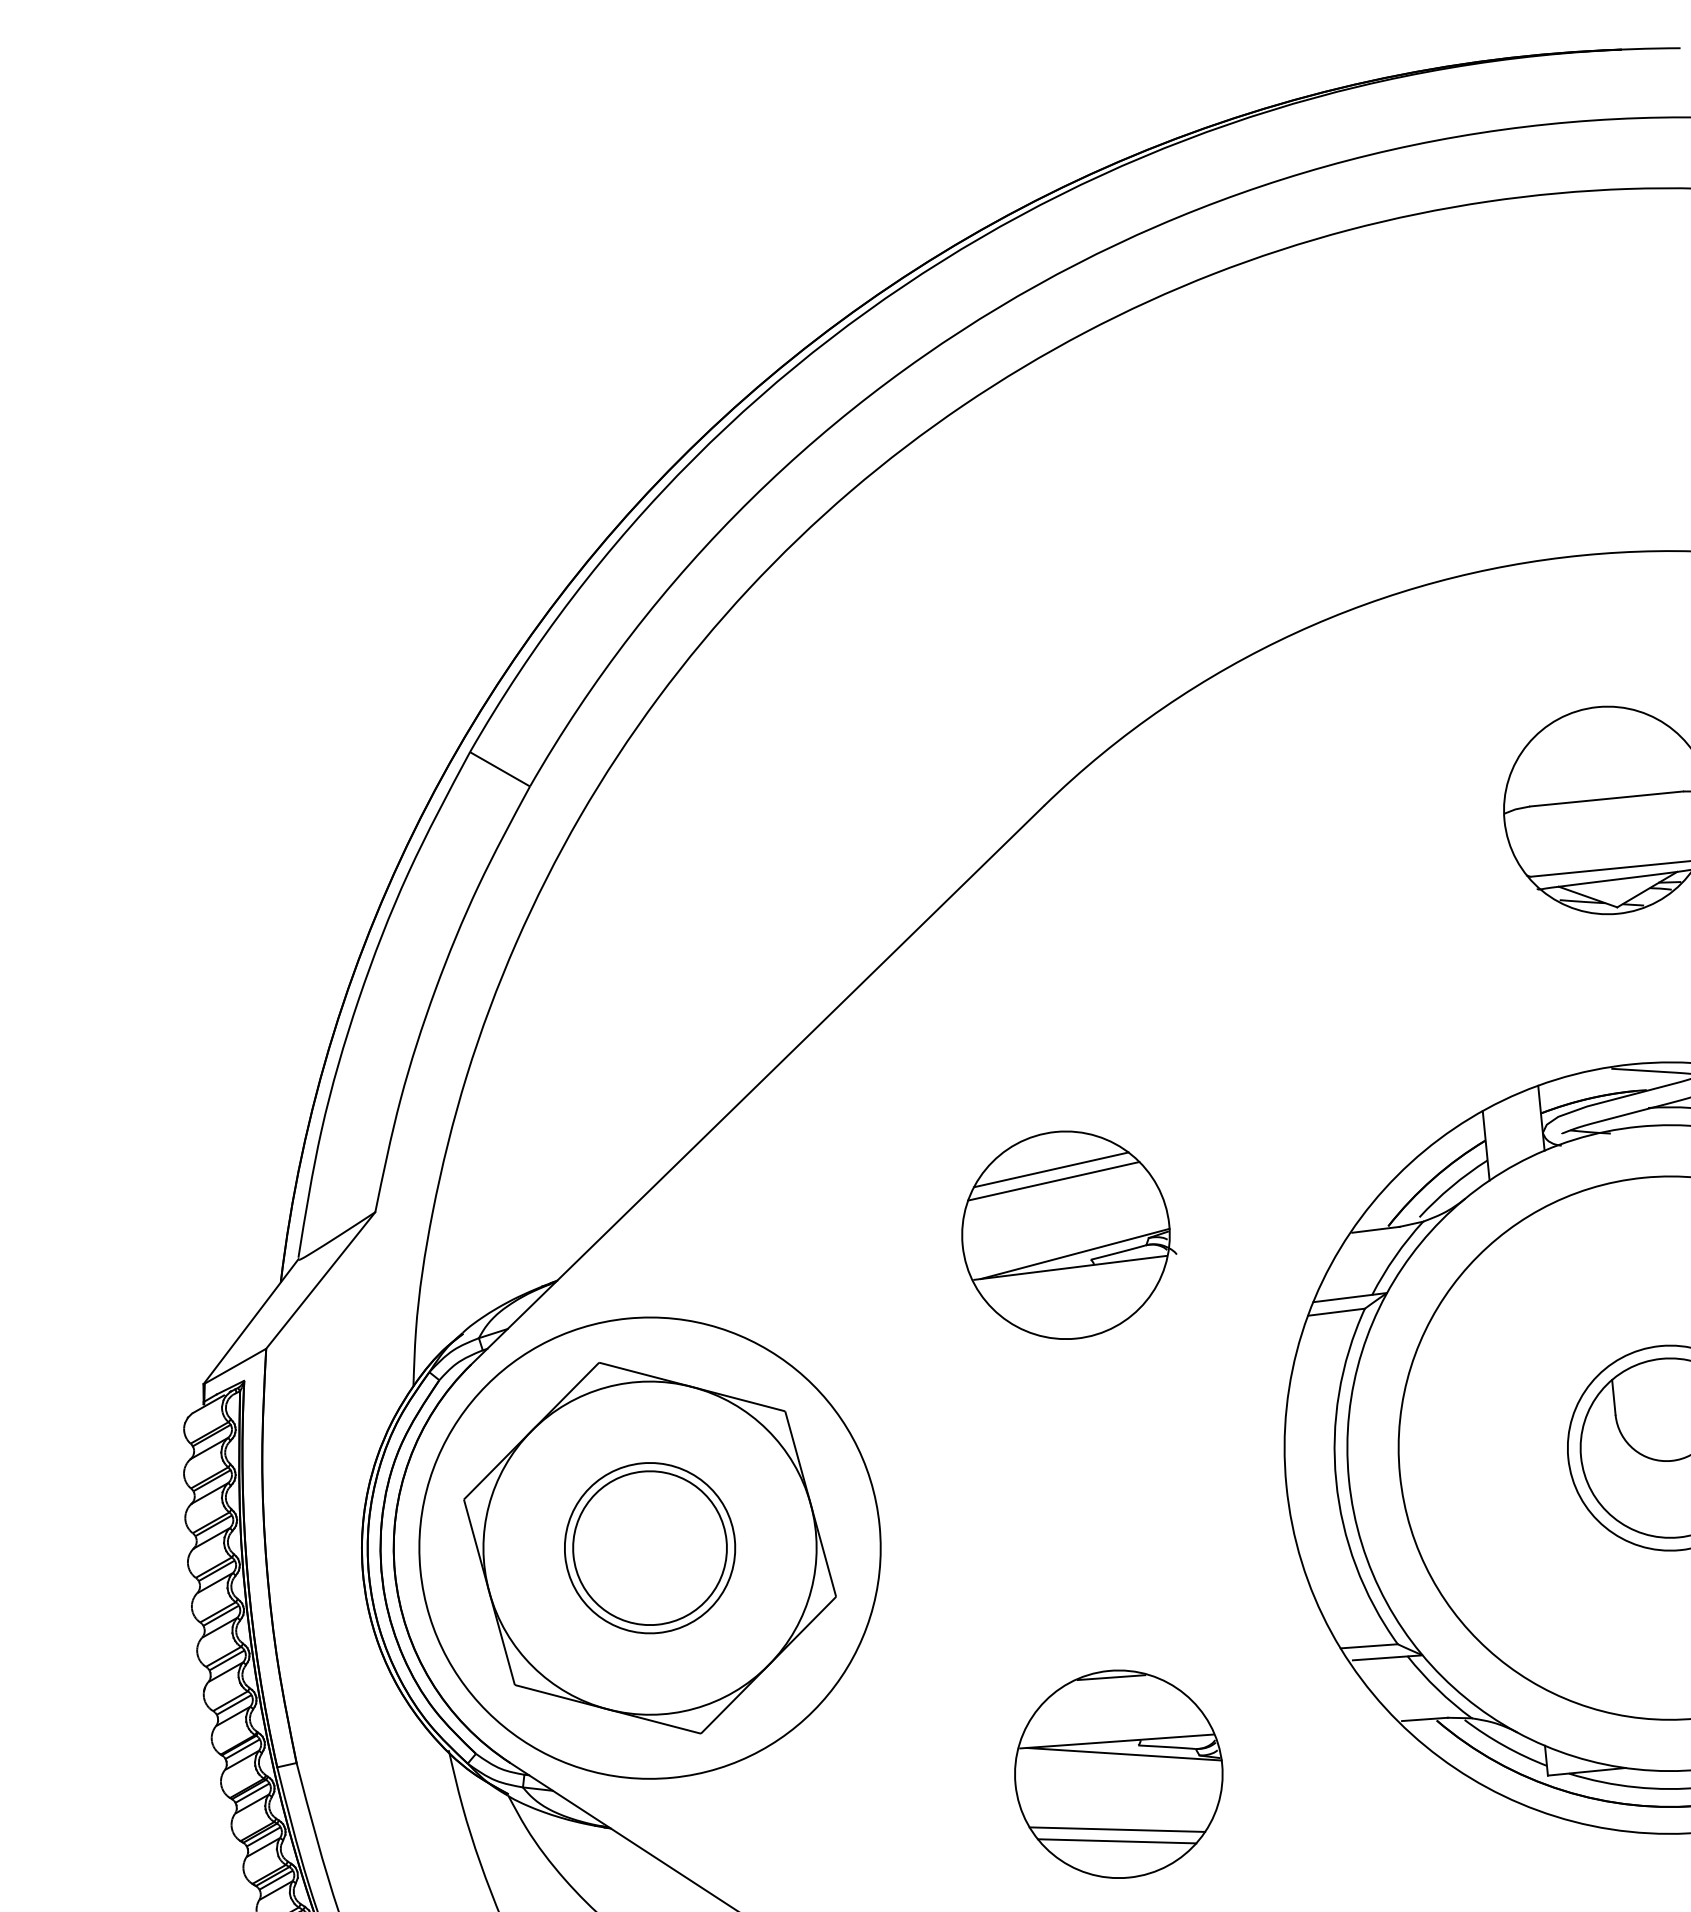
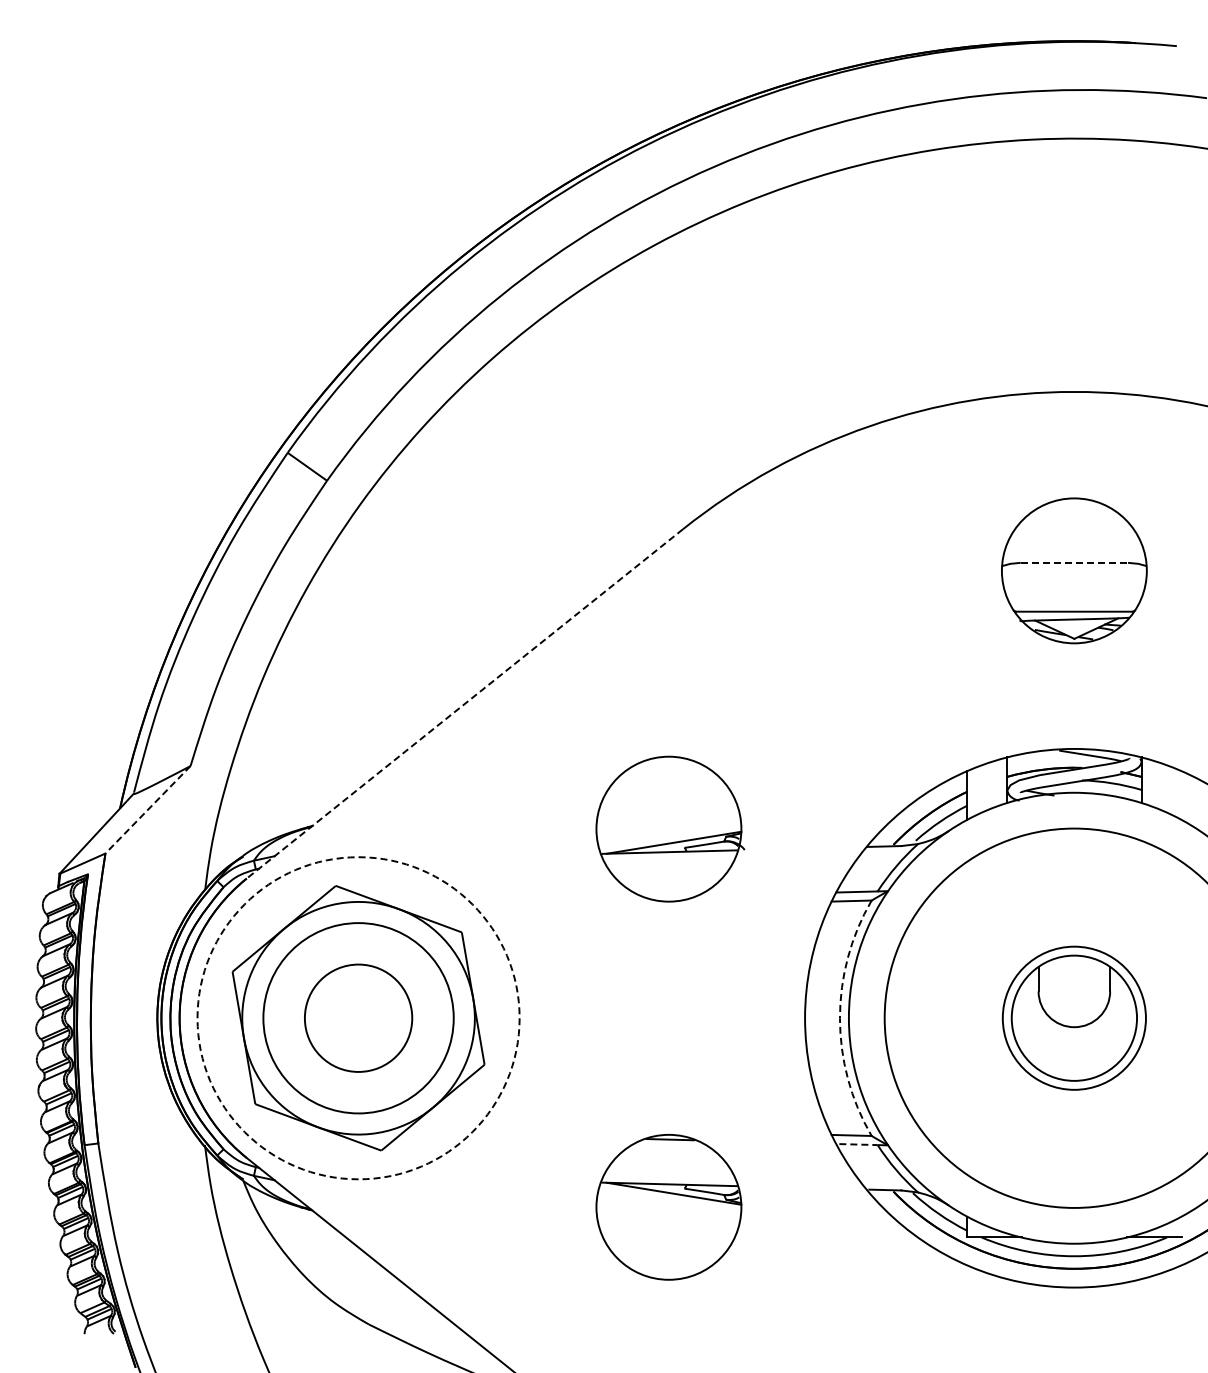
line: (1606, 798) -> (1074, 562), solid -> dashed
line: (757, 1086) -> (464, 704), solid -> dashed
line: (1051, 1169) -> (663, 782), removed
line: (1054, 1180) -> (664, 790), removed
line: (321, 1279) -> (148, 809), solid -> dashed
arc: (1335, 1481) -> (839, 1018), solid -> dashed
circle: (649, 1547) -> (358, 1017), size x1.6
circle: (649, 1548) -> (358, 1018), solid -> dashed
line: (1381, 1658) -> (859, 1144), solid -> dashed
line: (1117, 1829) -> (664, 1245), removed
line: (1117, 1840) -> (663, 1253), removed

